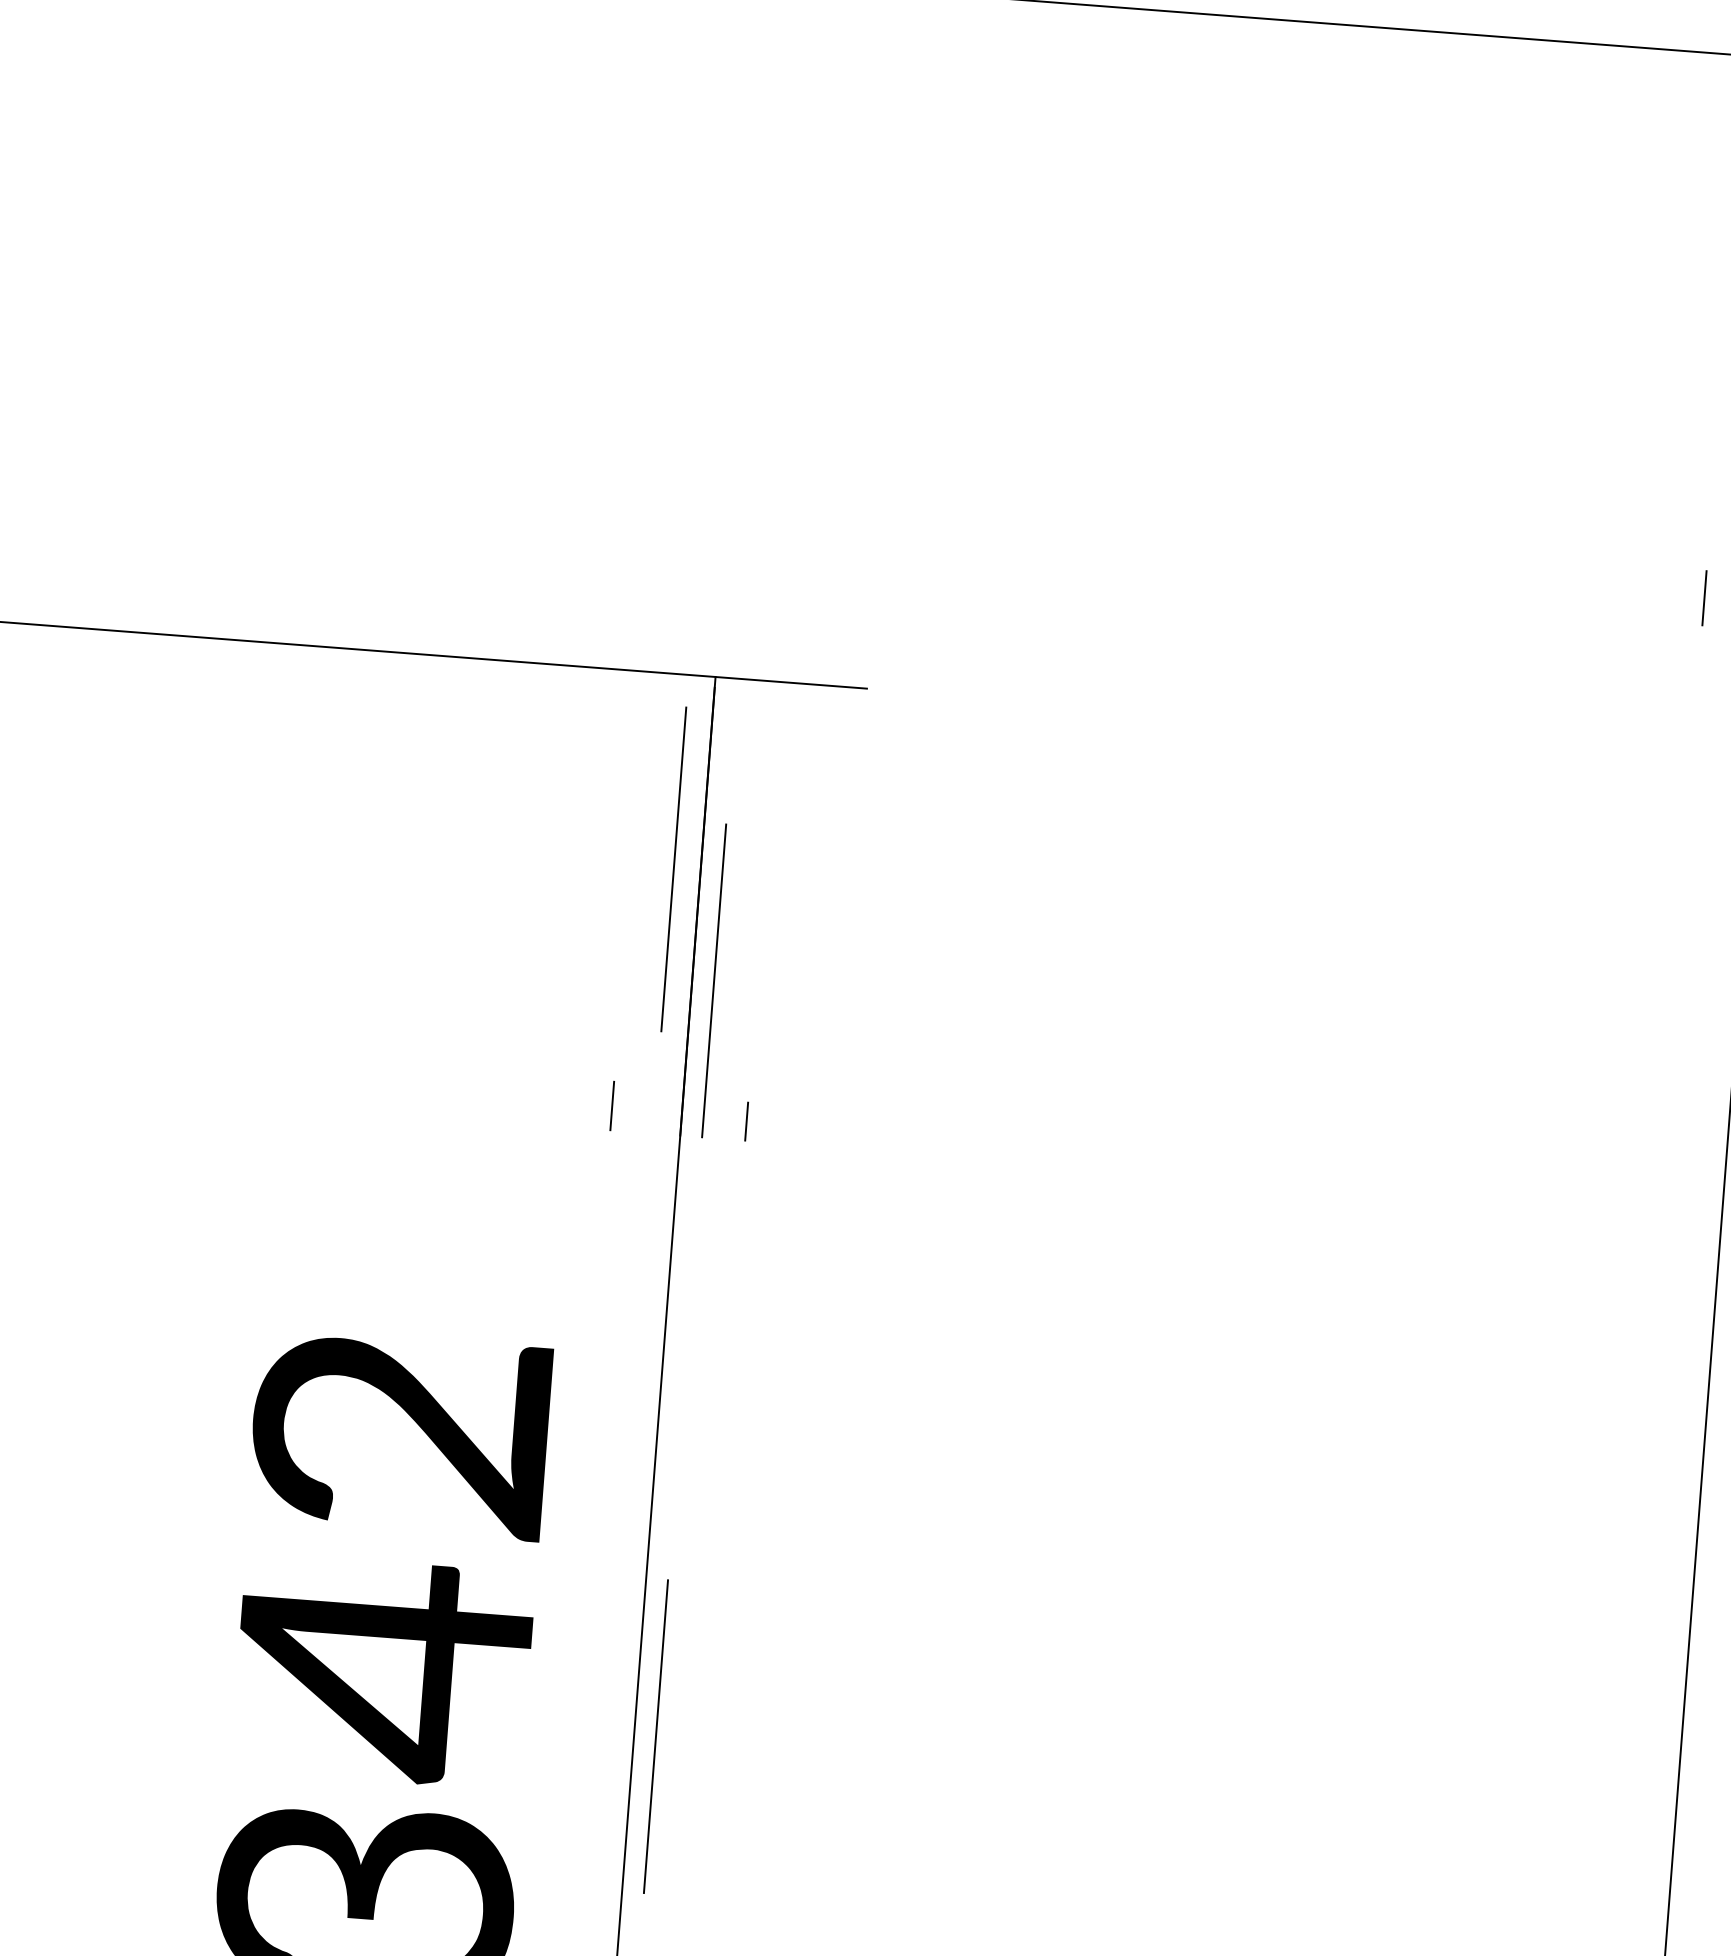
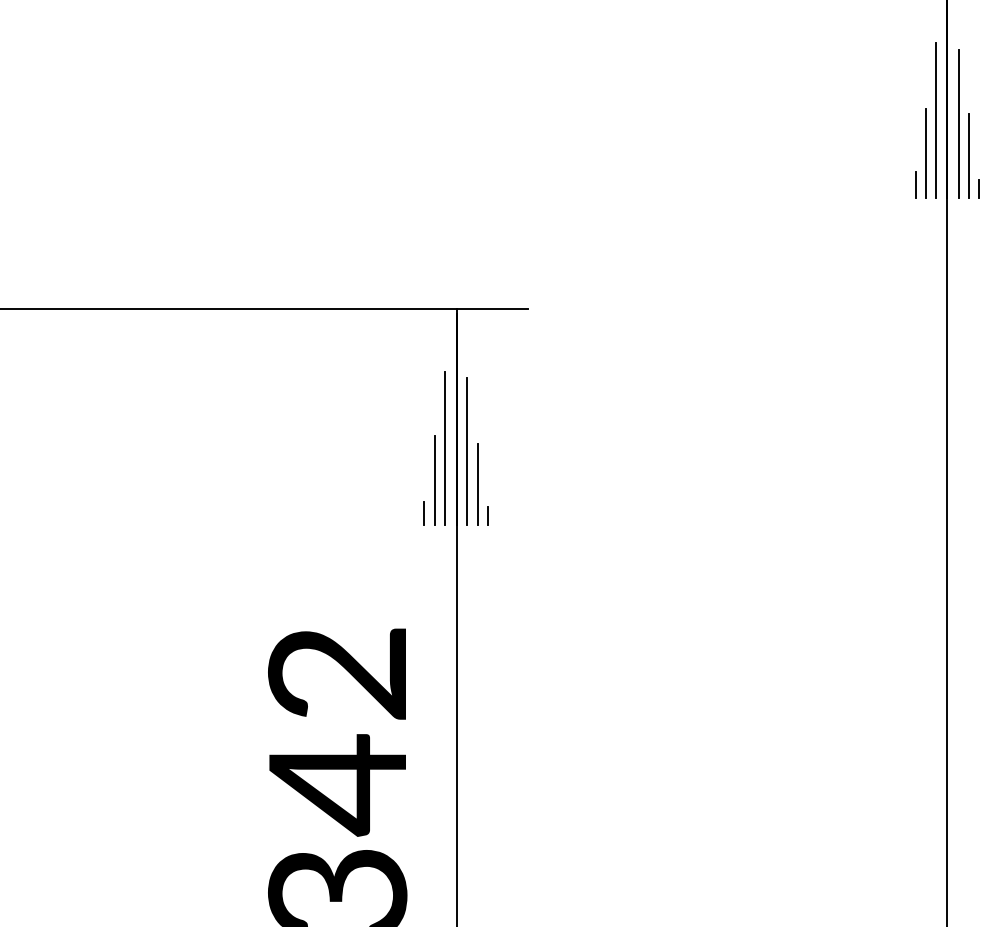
line: (1703, 597) -> (915, 184), moved
line: (673, 869) -> (444, 448), moved
line: (639, 1035) -> (434, 479), added
line: (730, 1051) -> (477, 483), added
line: (653, 1737) -> (466, 806), removed

